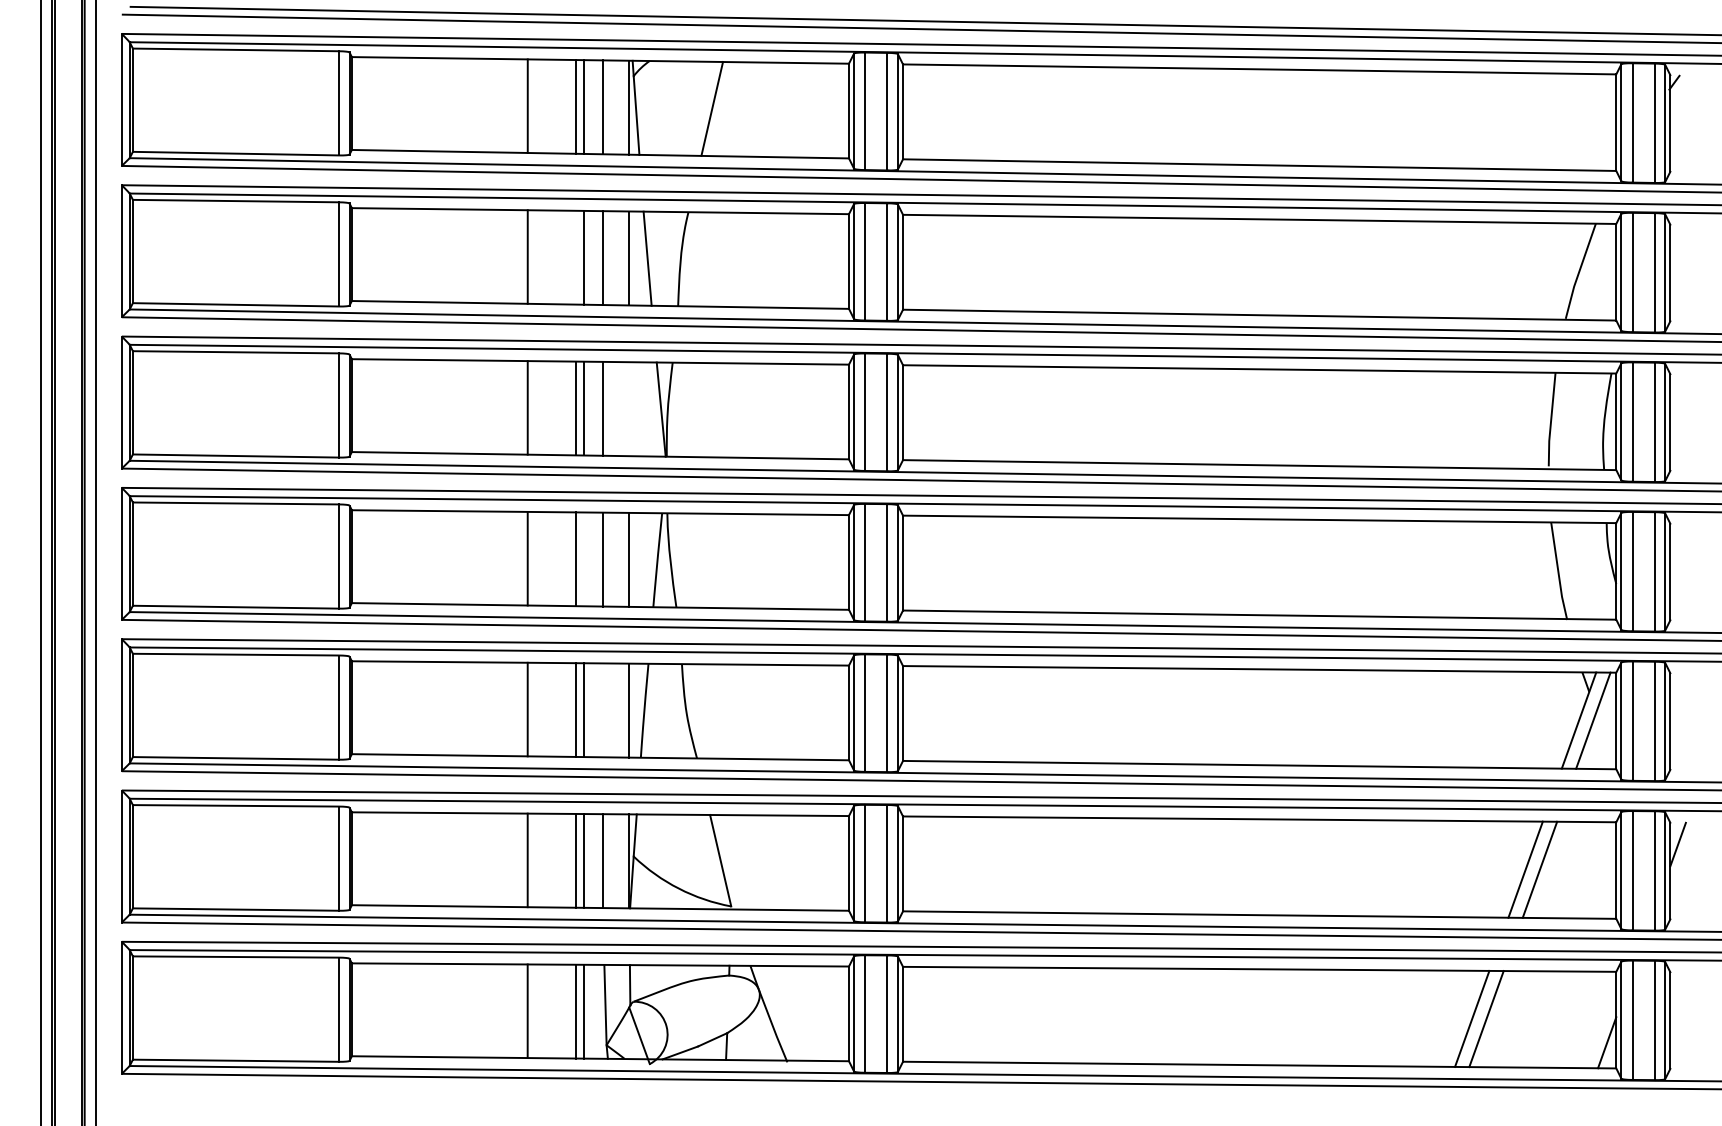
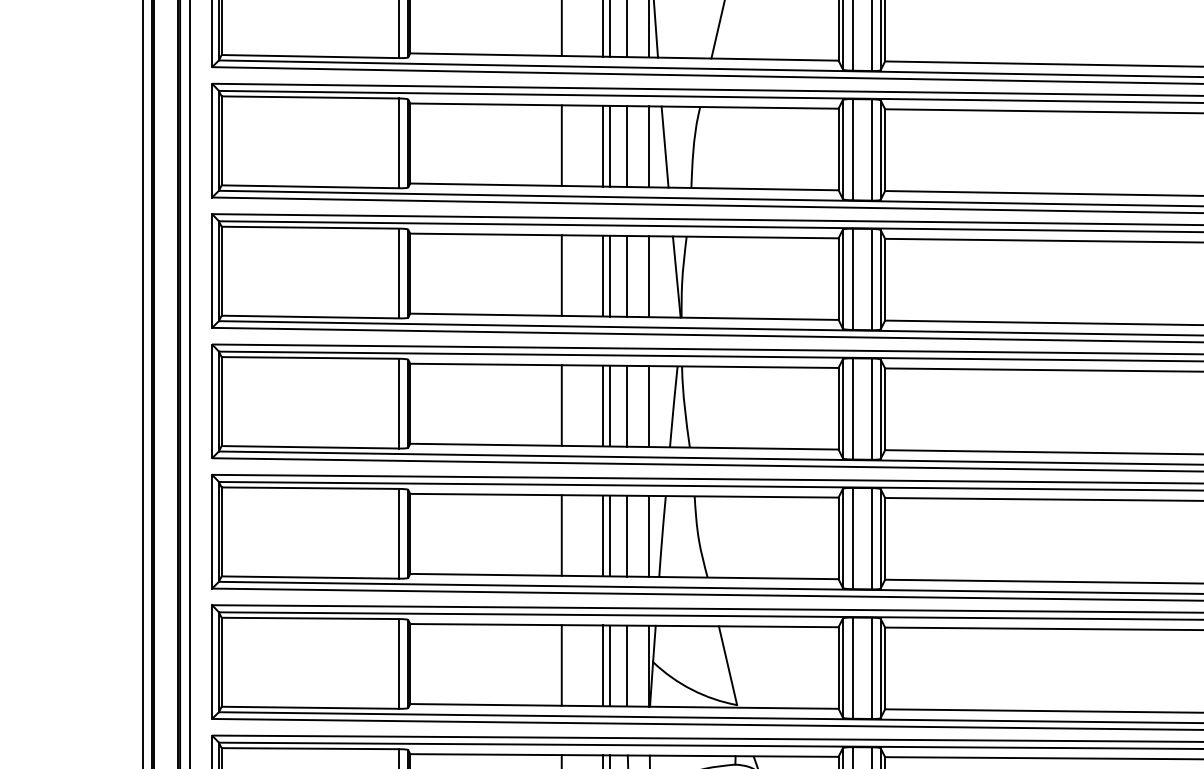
line: (576, 257) -> (603, 146), added
line: (629, 409) -> (649, 276), added
line: (584, 559) -> (610, 406), added
line: (603, 710) -> (627, 536), added

